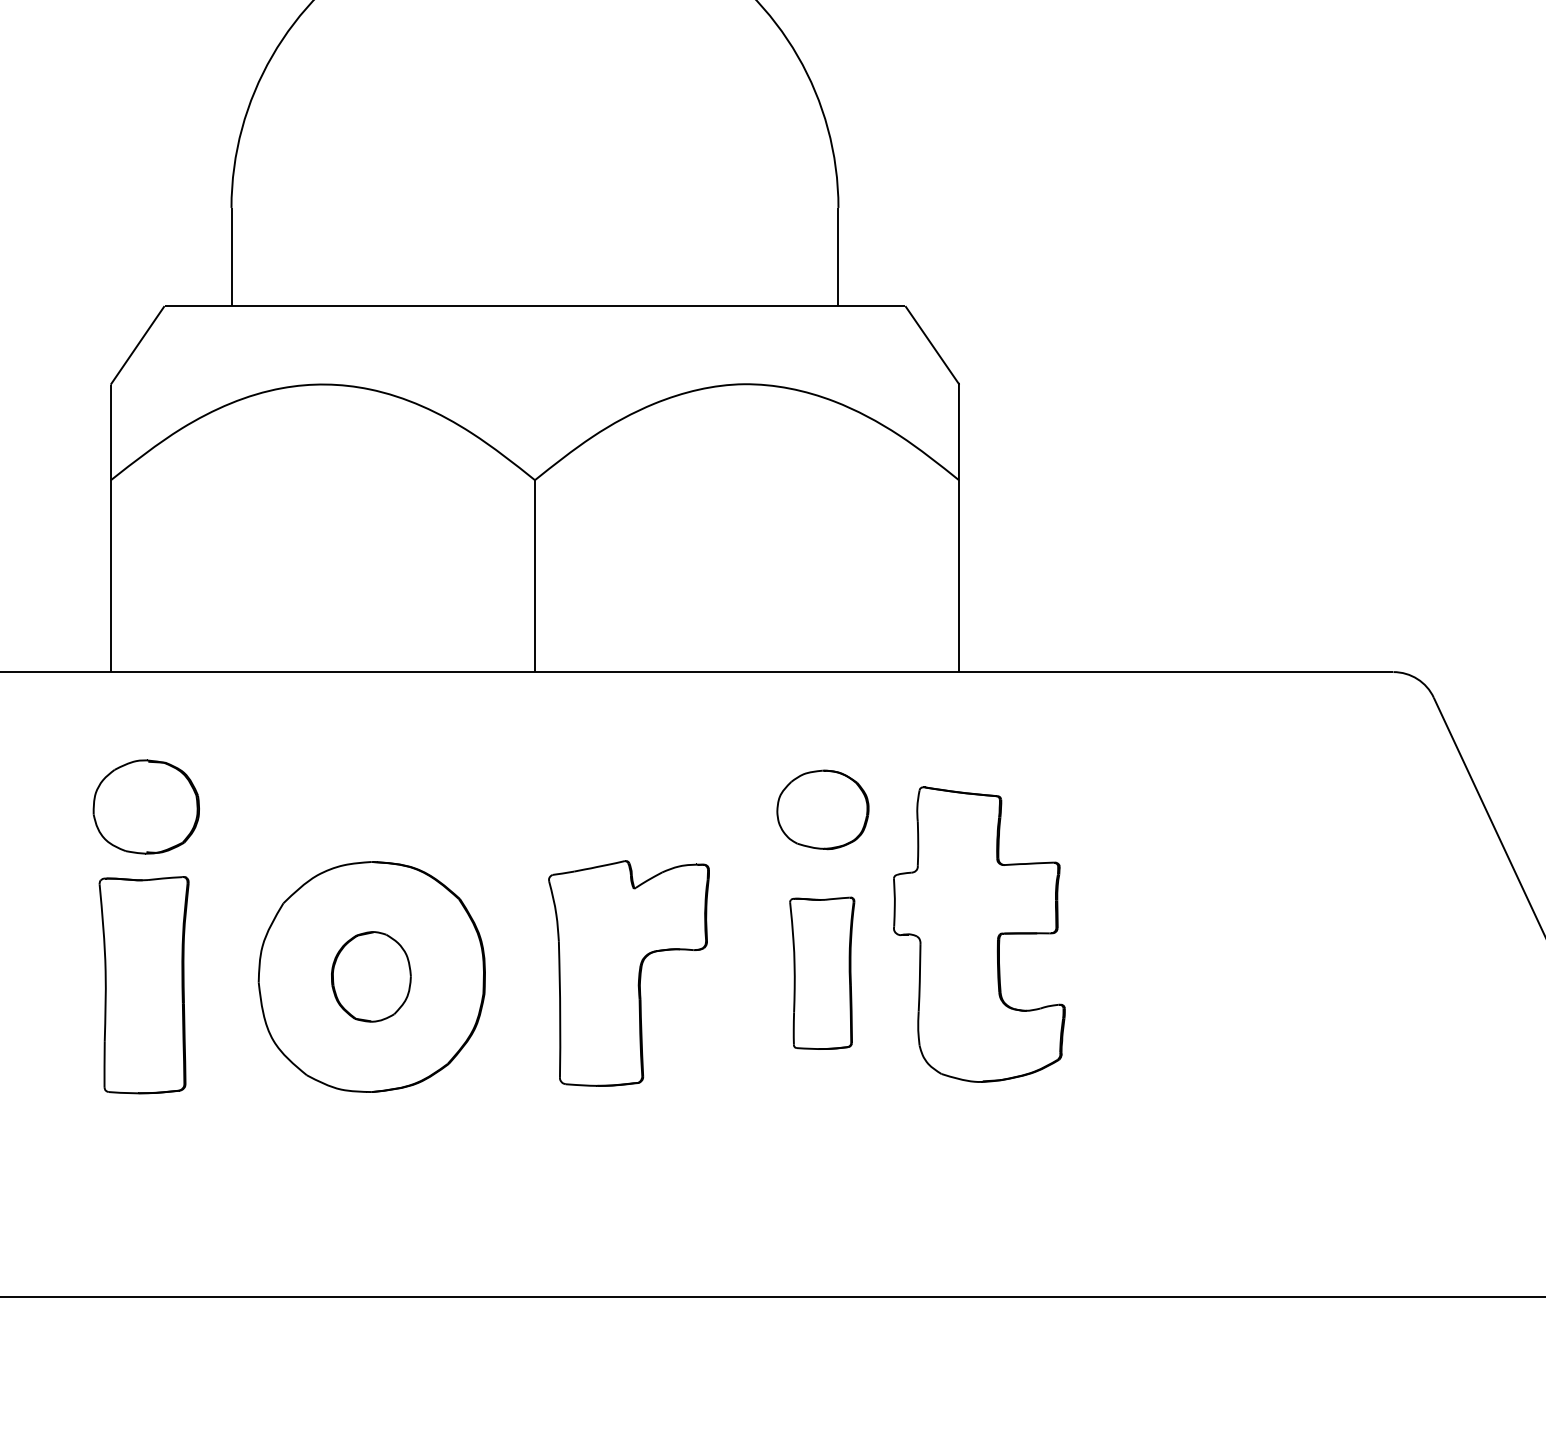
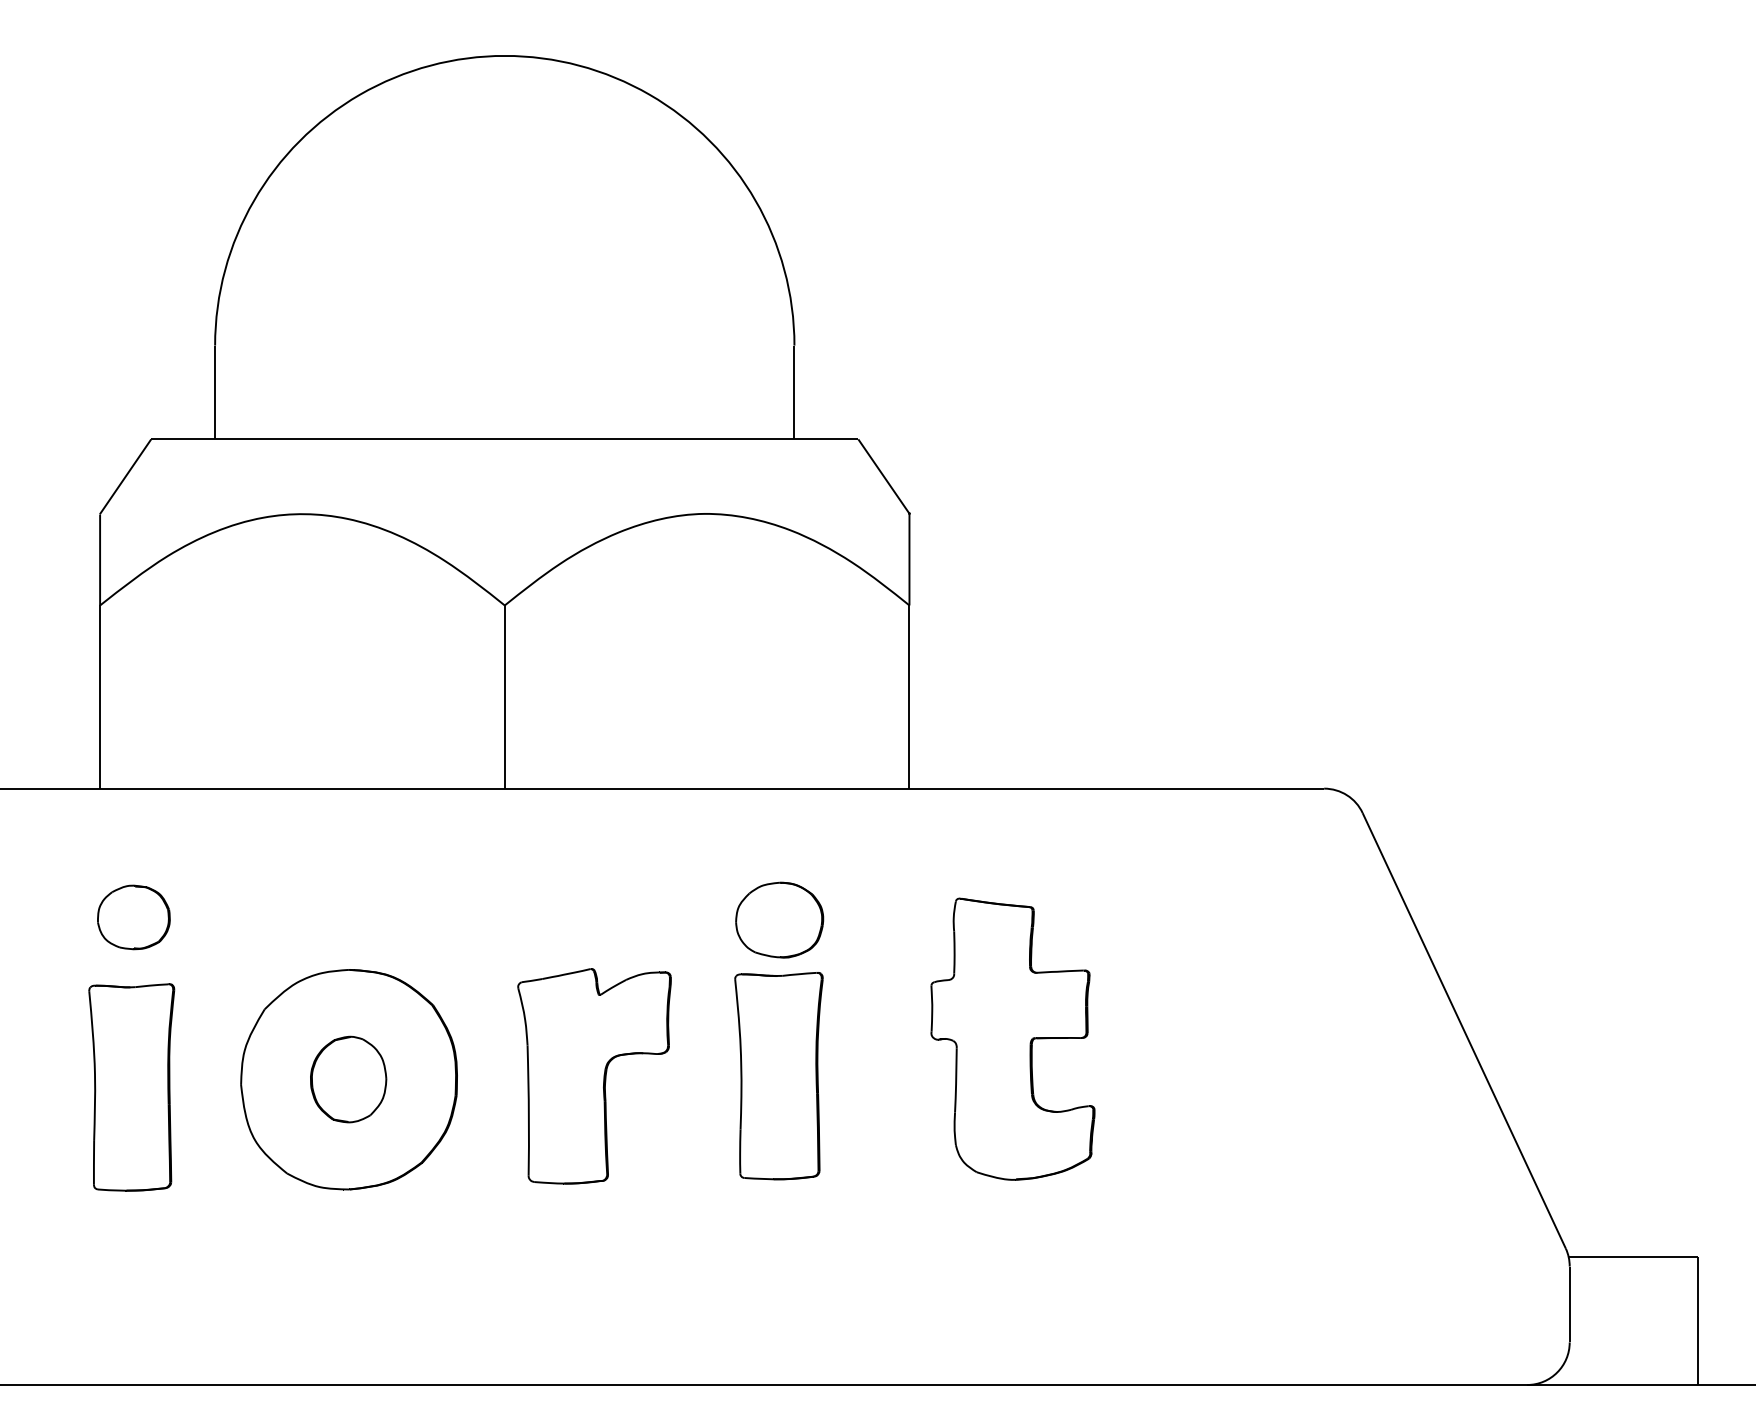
part: (145, 807) -> (133, 917), size x0.71
part: (978, 933) -> (1012, 1038), moved
part: (821, 973) -> (778, 1076), size x1.43

